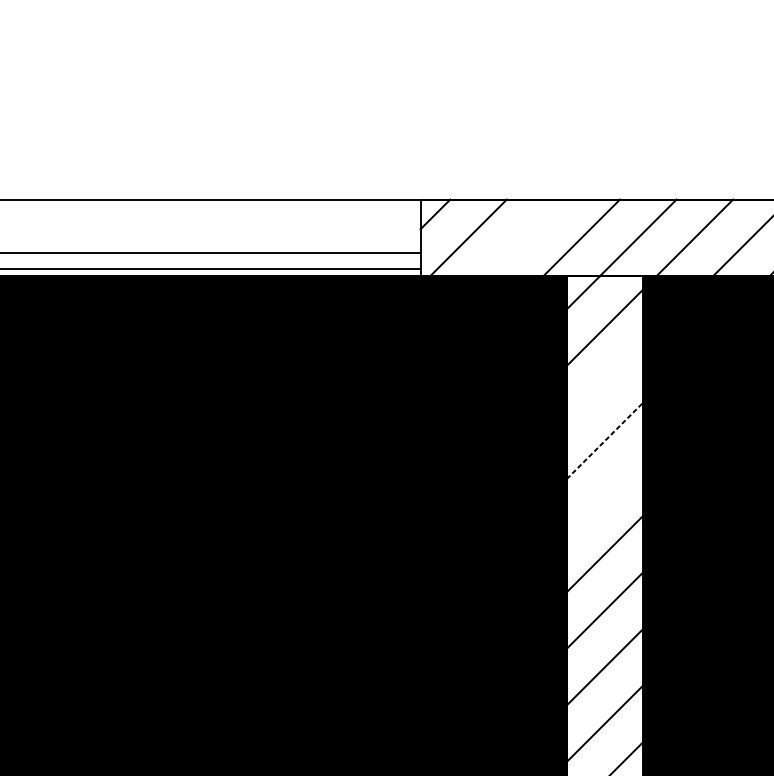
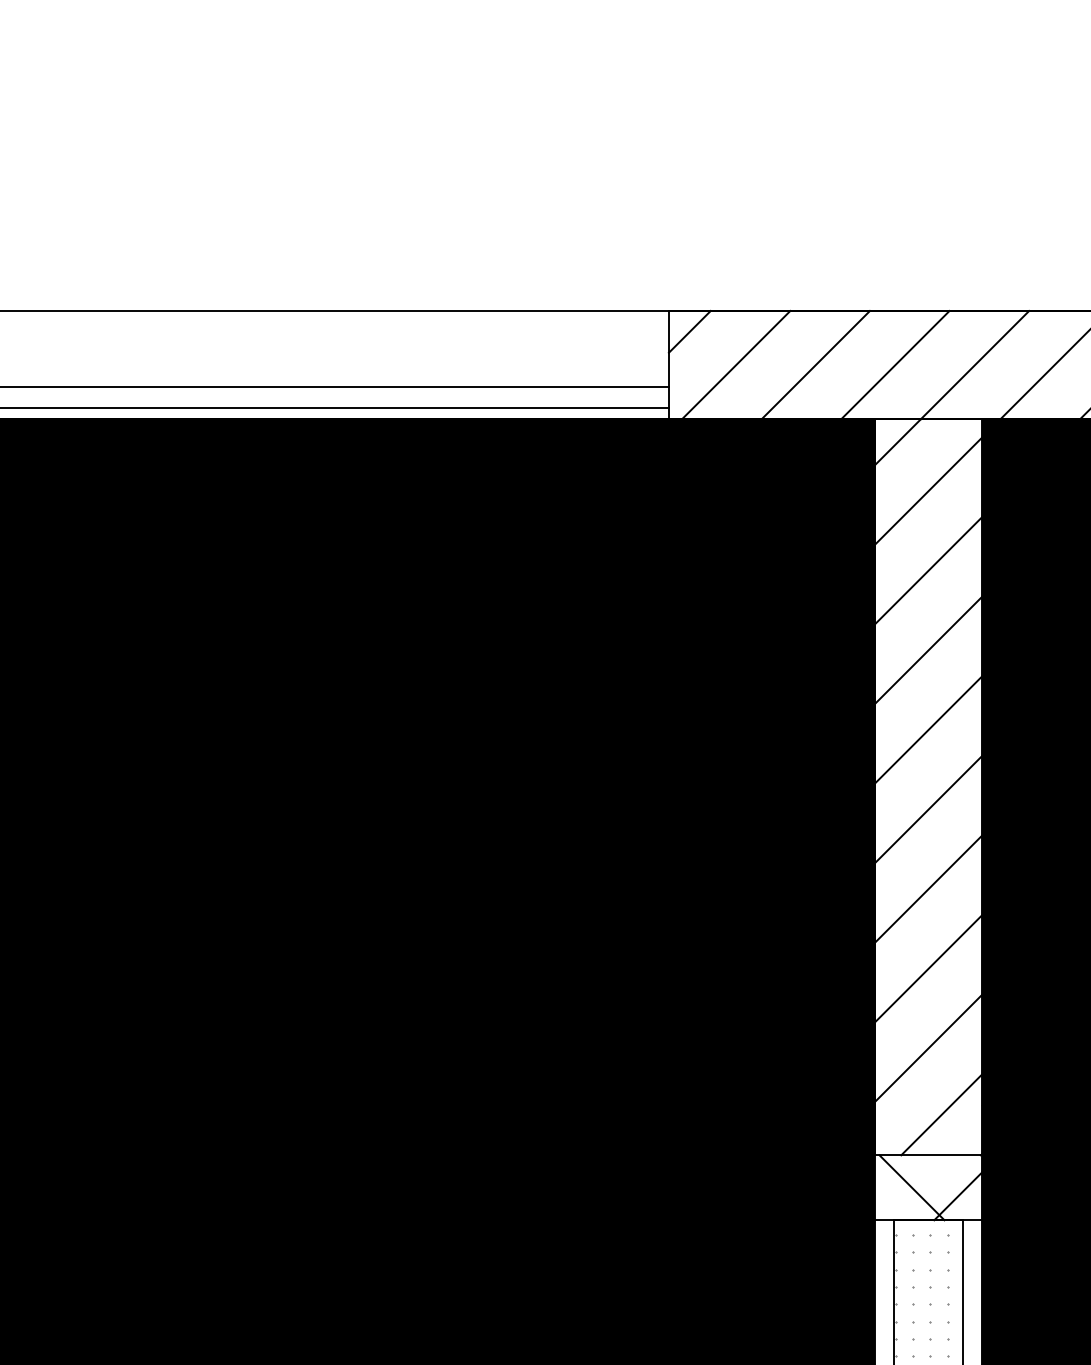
line: (524, 238) -> (815, 365), added
line: (605, 383) -> (928, 570), added
line: (605, 440) -> (928, 650), dashed -> solid
line: (605, 496) -> (928, 729), added

